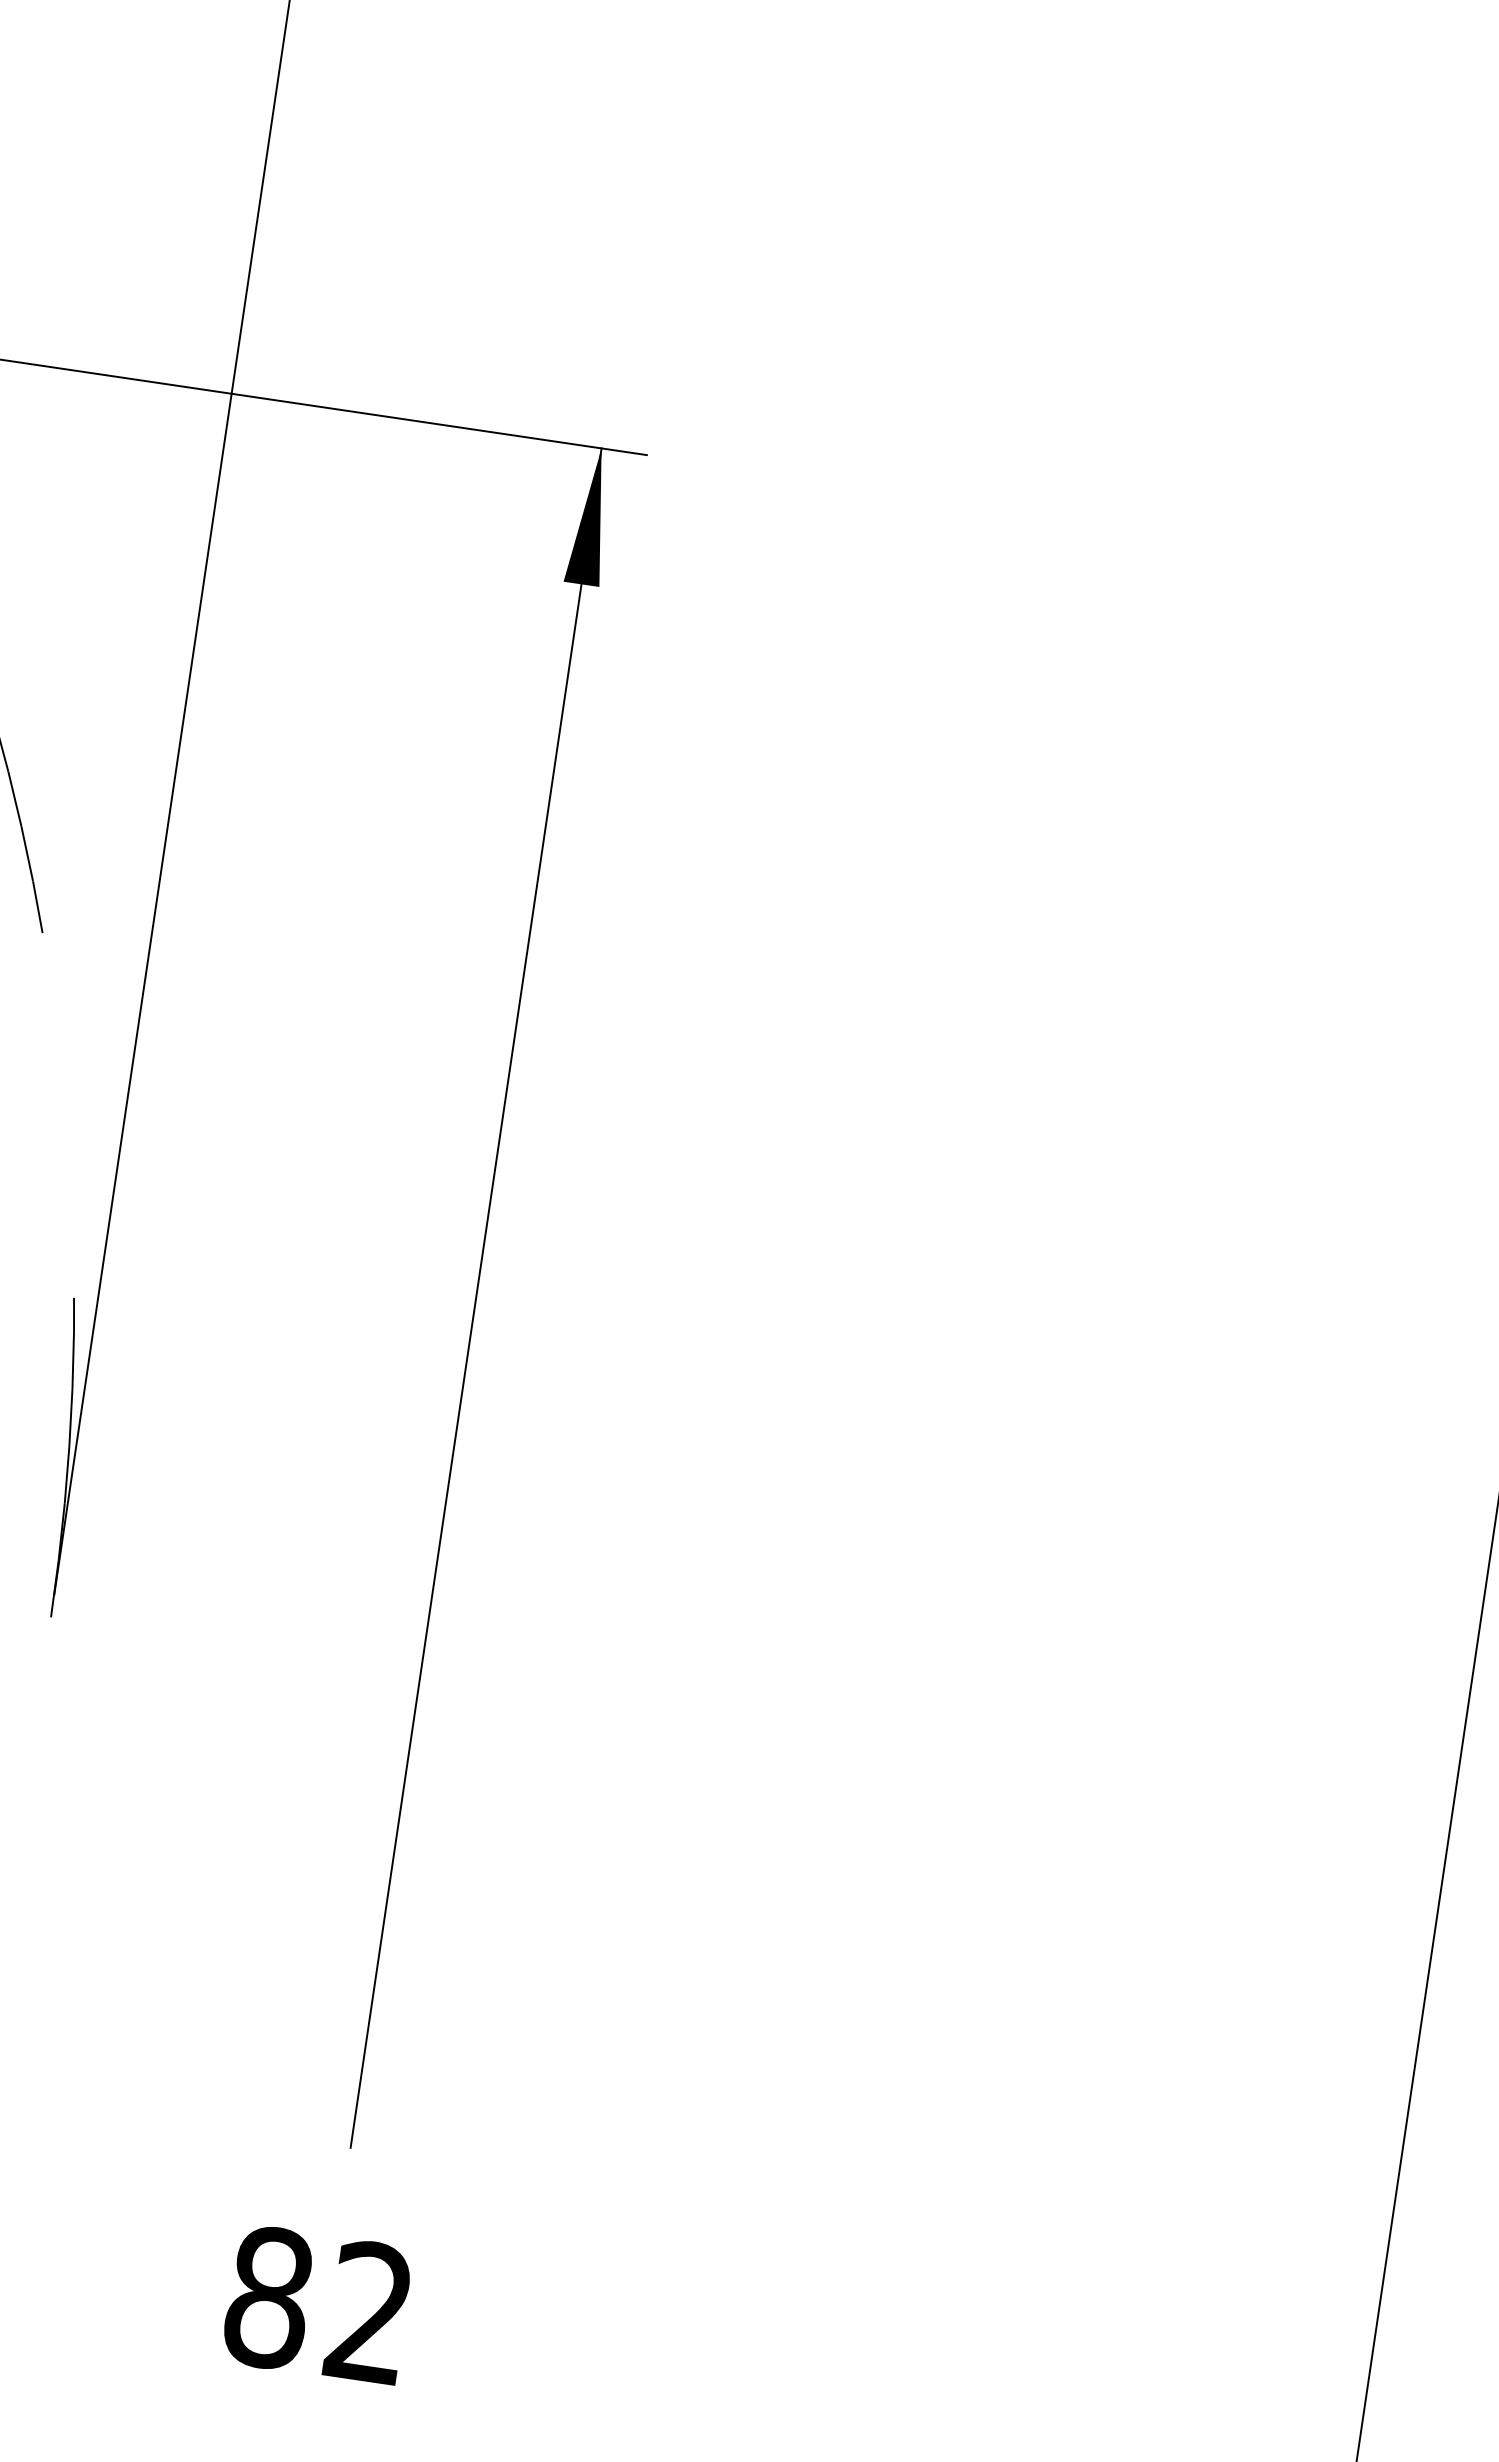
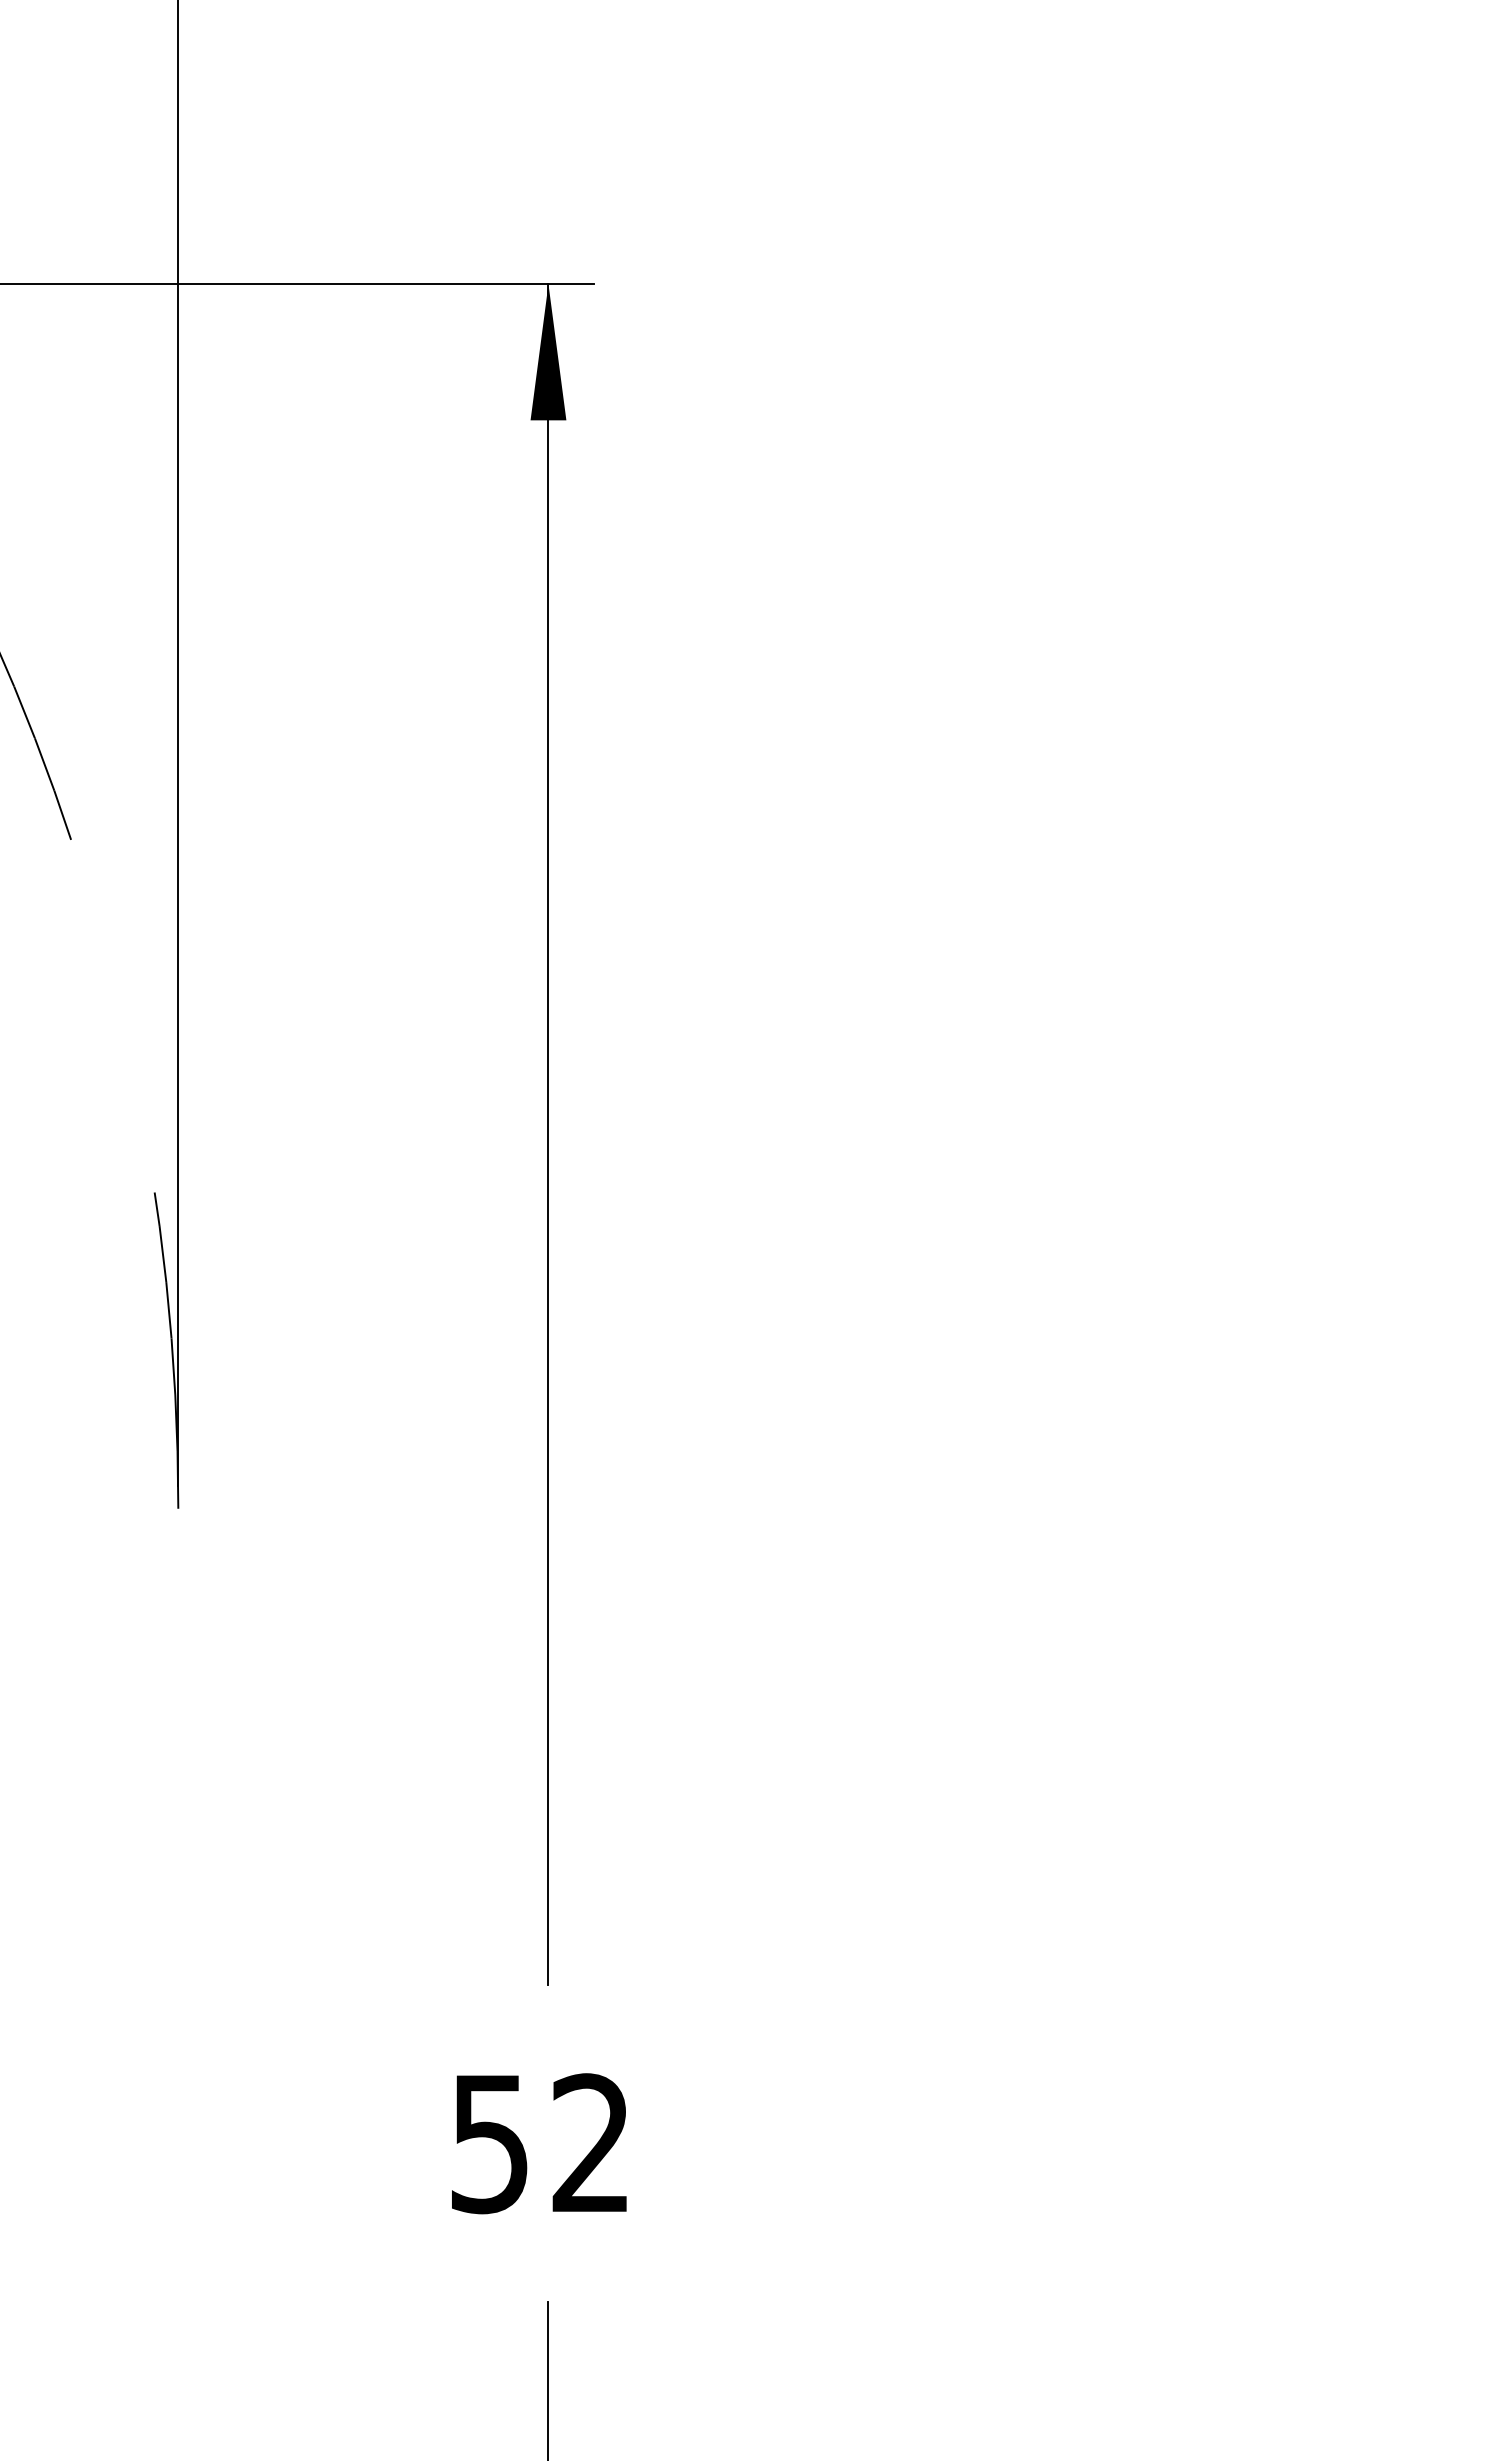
text: (269, 2297) -> (490, 2143), 82 -> 52

